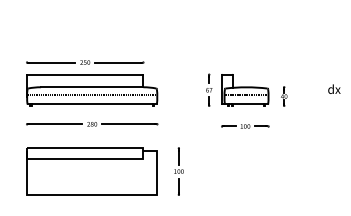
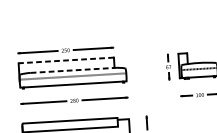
line: (84, 74) -> (65, 60), solid -> dashed
line: (92, 87) -> (72, 70), solid -> dashed

